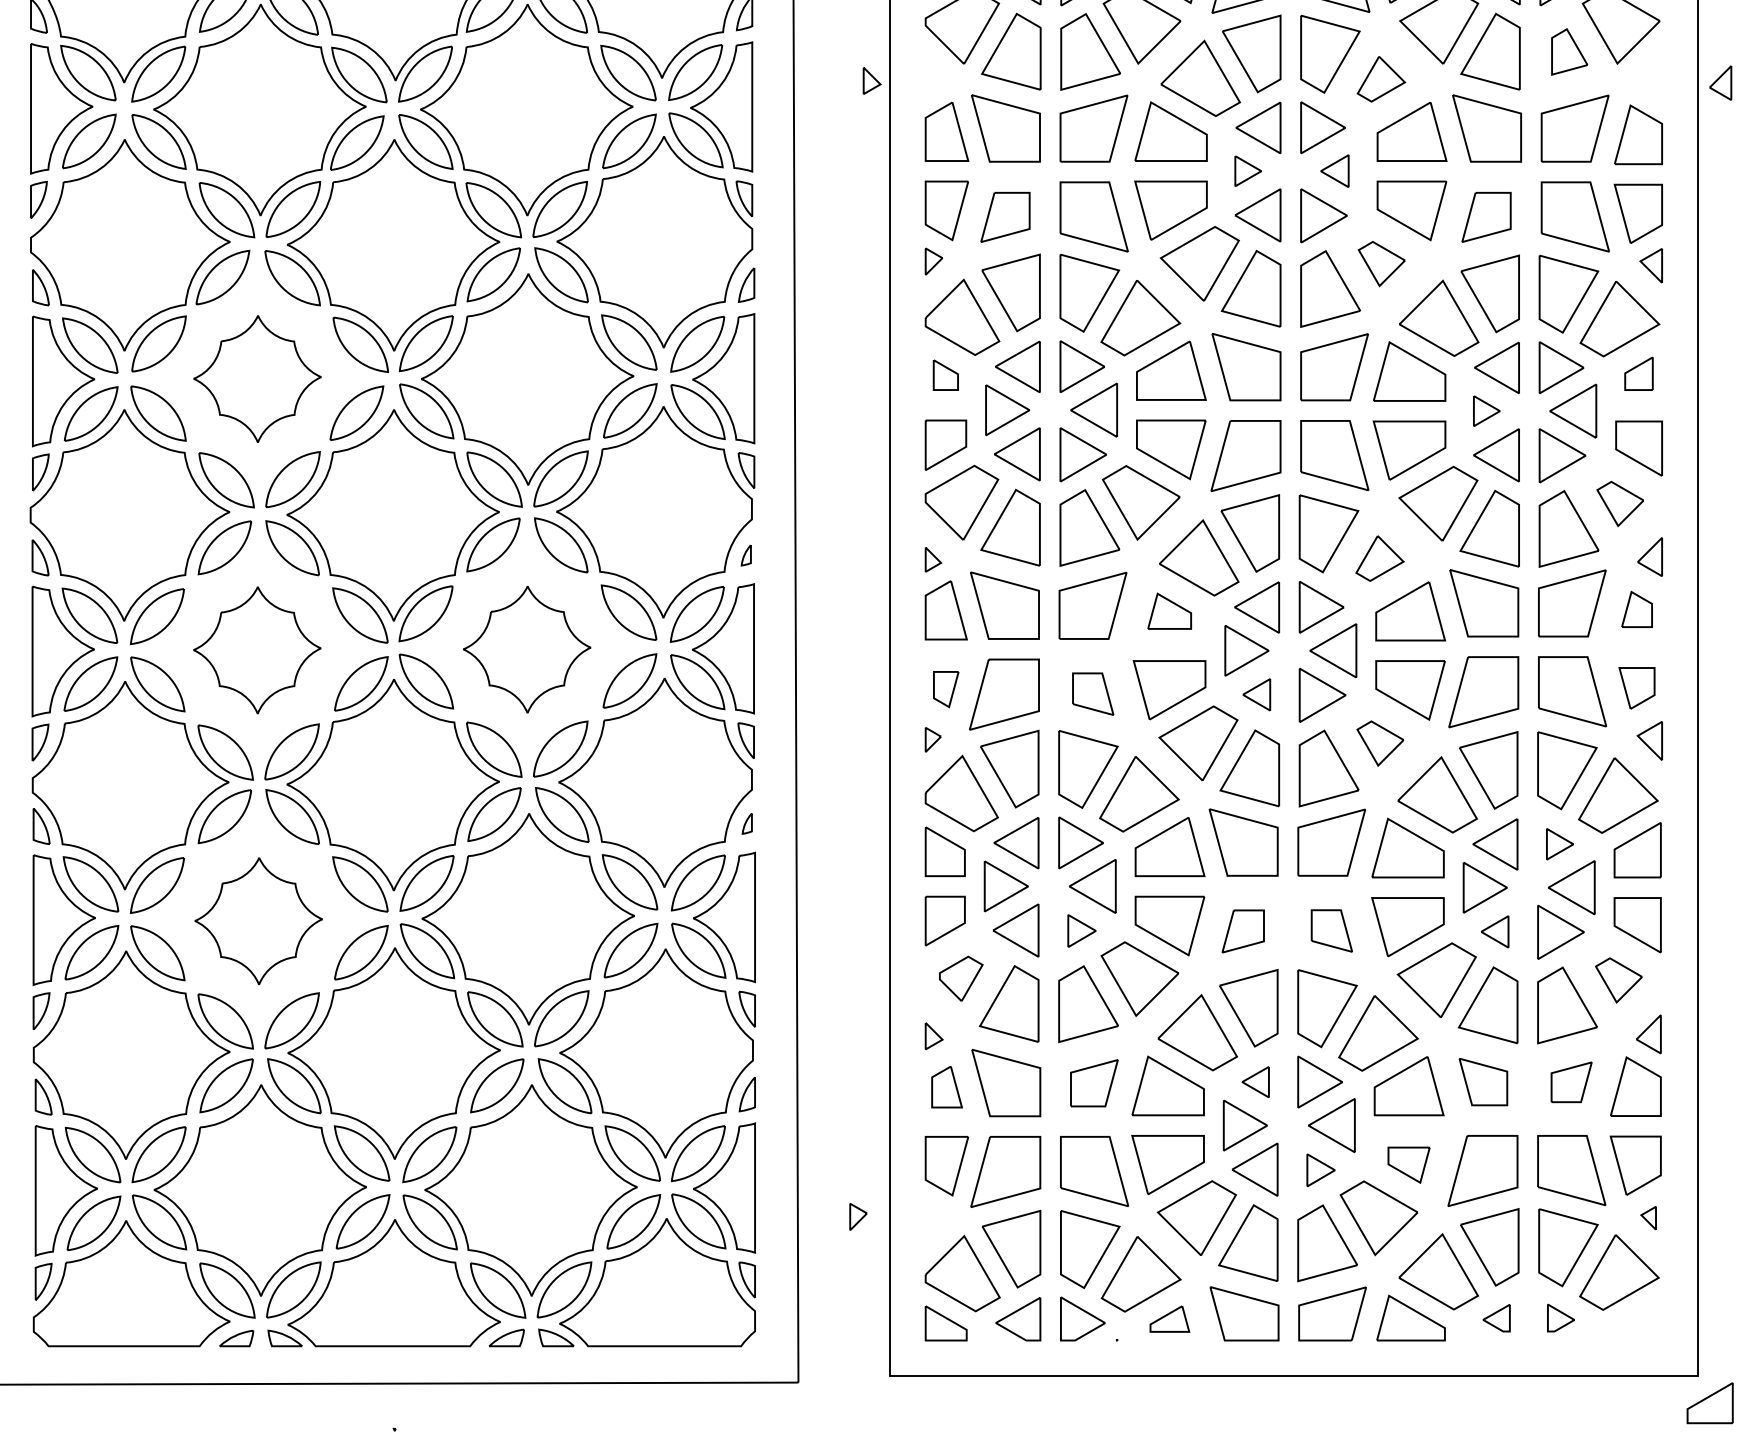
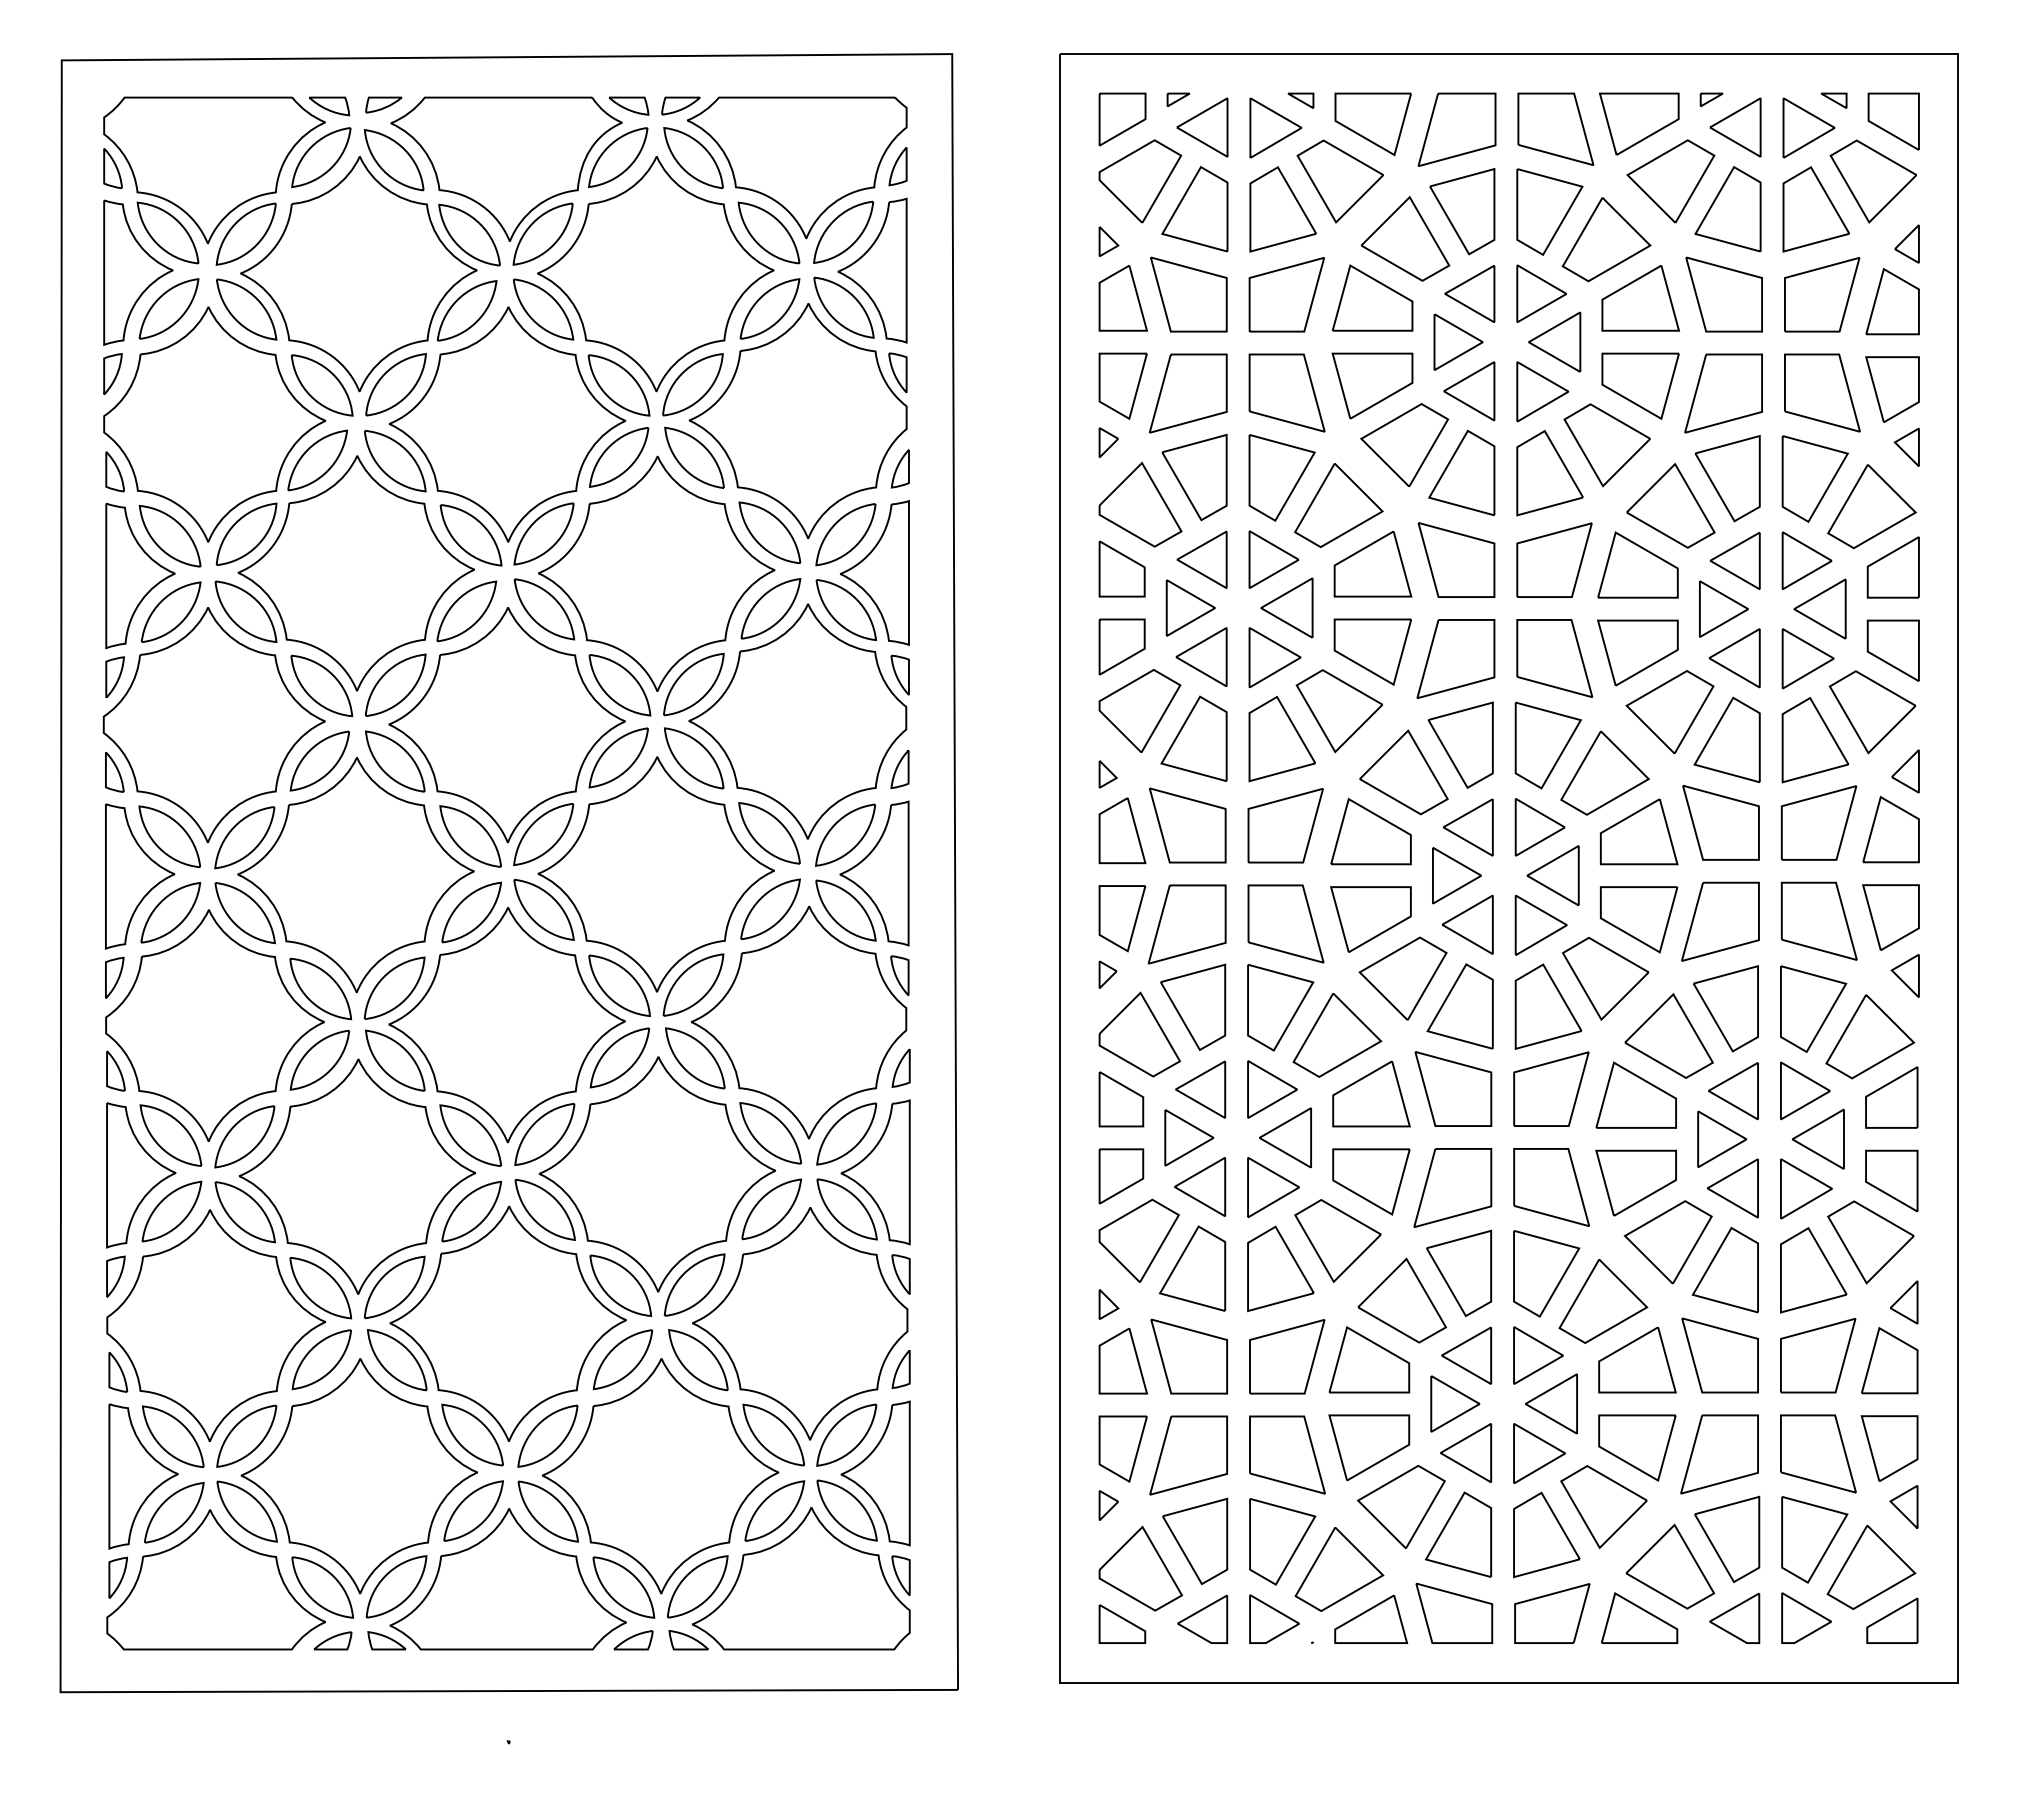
part: (1569, 52) -> (1815, 209), size x1.67
part: (1381, 78) -> (1606, 239), size x1.67
part: (871, 80) -> (1108, 241), moved
part: (1720, 82) -> (1906, 243), moved
part: (1248, 170) -> (1458, 341), size x1.67
part: (1334, 170) -> (1554, 341), size x1.67
part: (1005, 217) -> (1188, 393), size x1.43
part: (1486, 217) -> (1723, 393), size x1.43
part: (1381, 264) -> (1606, 445), size x1.67
part: (1638, 373) -> (1892, 567), size x1.67
part: (945, 374) -> (1121, 568), size x1.67
part: (256, 379) -> (355, 573), size x1.67
part: (1486, 410) -> (1723, 608), size x1.67
part: (1620, 504) -> (1872, 712), size x1.67
part: (745, 555) -> (899, 769), size x1.67
part: (1379, 558) -> (1604, 772), size x1.67
part: (1636, 609) -> (1890, 829), size x1.67
part: (1169, 611) -> (1370, 831), size x1.67
part: (526, 649) -> (655, 874), size x1.67
part: (256, 650) -> (355, 875), size x1.67
part: (1636, 688) -> (1890, 917), size x1.43
part: (946, 689) -> (1122, 918), size x1.67
part: (1092, 693) -> (1285, 923), size x1.67
part: (1256, 694) -> (1467, 924), size x1.67
part: (1380, 743) -> (1605, 978), size x1.67
part: (746, 823) -> (900, 1067), size x1.67
part: (1560, 843) -> (1805, 1090), size x1.67
part: (258, 921) -> (357, 1176), size x1.67
part: (1082, 931) -> (1273, 1187), size x1.67
part: (1242, 931) -> (1452, 1187), size x1.67
part: (1331, 931) -> (1551, 1187), size x1.67
part: (1494, 931) -> (1732, 1188), size x1.67
part: (960, 978) -> (1138, 1240), size x1.67
part: (1618, 980) -> (1870, 1242), size x1.67
part: (1094, 1082) -> (1287, 1356), size x1.43
part: (1255, 1082) -> (1466, 1355), size x1.67
part: (1482, 1082) -> (1719, 1355), size x1.43
part: (1571, 1082) -> (1818, 1355), size x1.67
part: (947, 1086) -> (1123, 1360), size x1.43
part: (1409, 1164) -> (1637, 1447), size x1.67
part: (1321, 1170) -> (1539, 1453), size x1.67
part: (858, 1216) -> (1108, 1505), moved
part: (1648, 1217) -> (1903, 1506), size x1.67
part: (1496, 1317) -> (1734, 1617), size x1.67
part: (1561, 1317) -> (1806, 1617), size x1.67
part: (1170, 1318) -> (1371, 1618), size x1.67
part: (1710, 1402) -> (1892, 1620), moved

